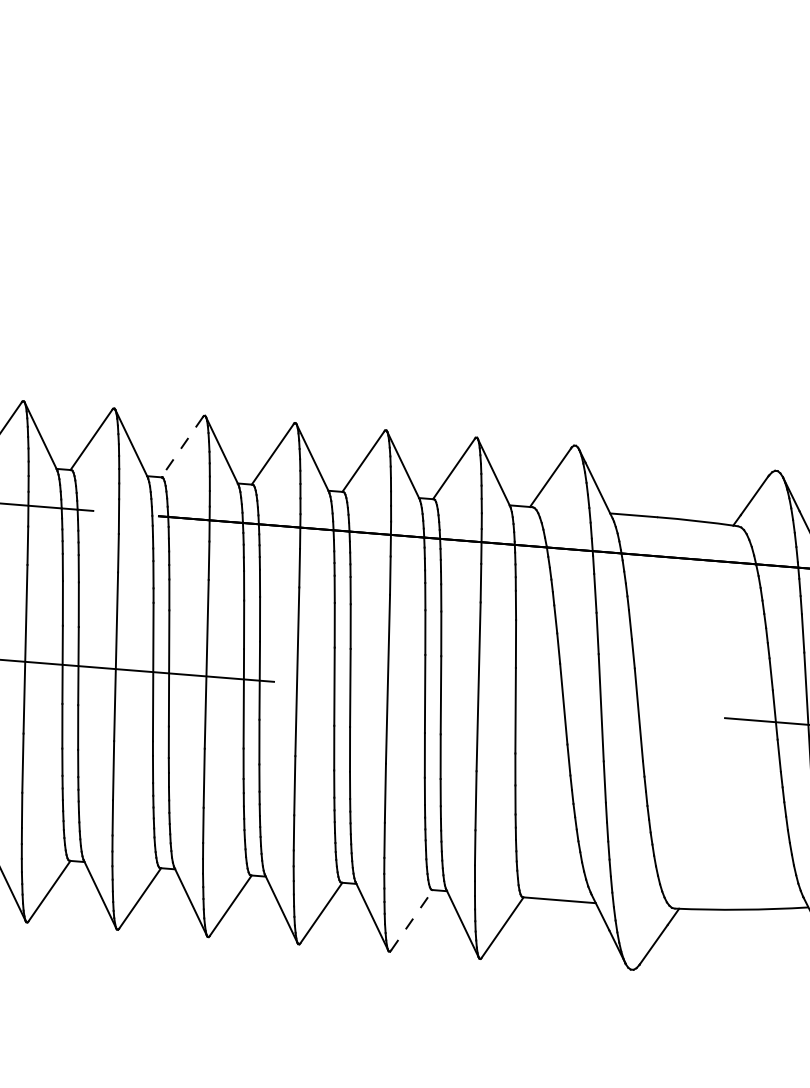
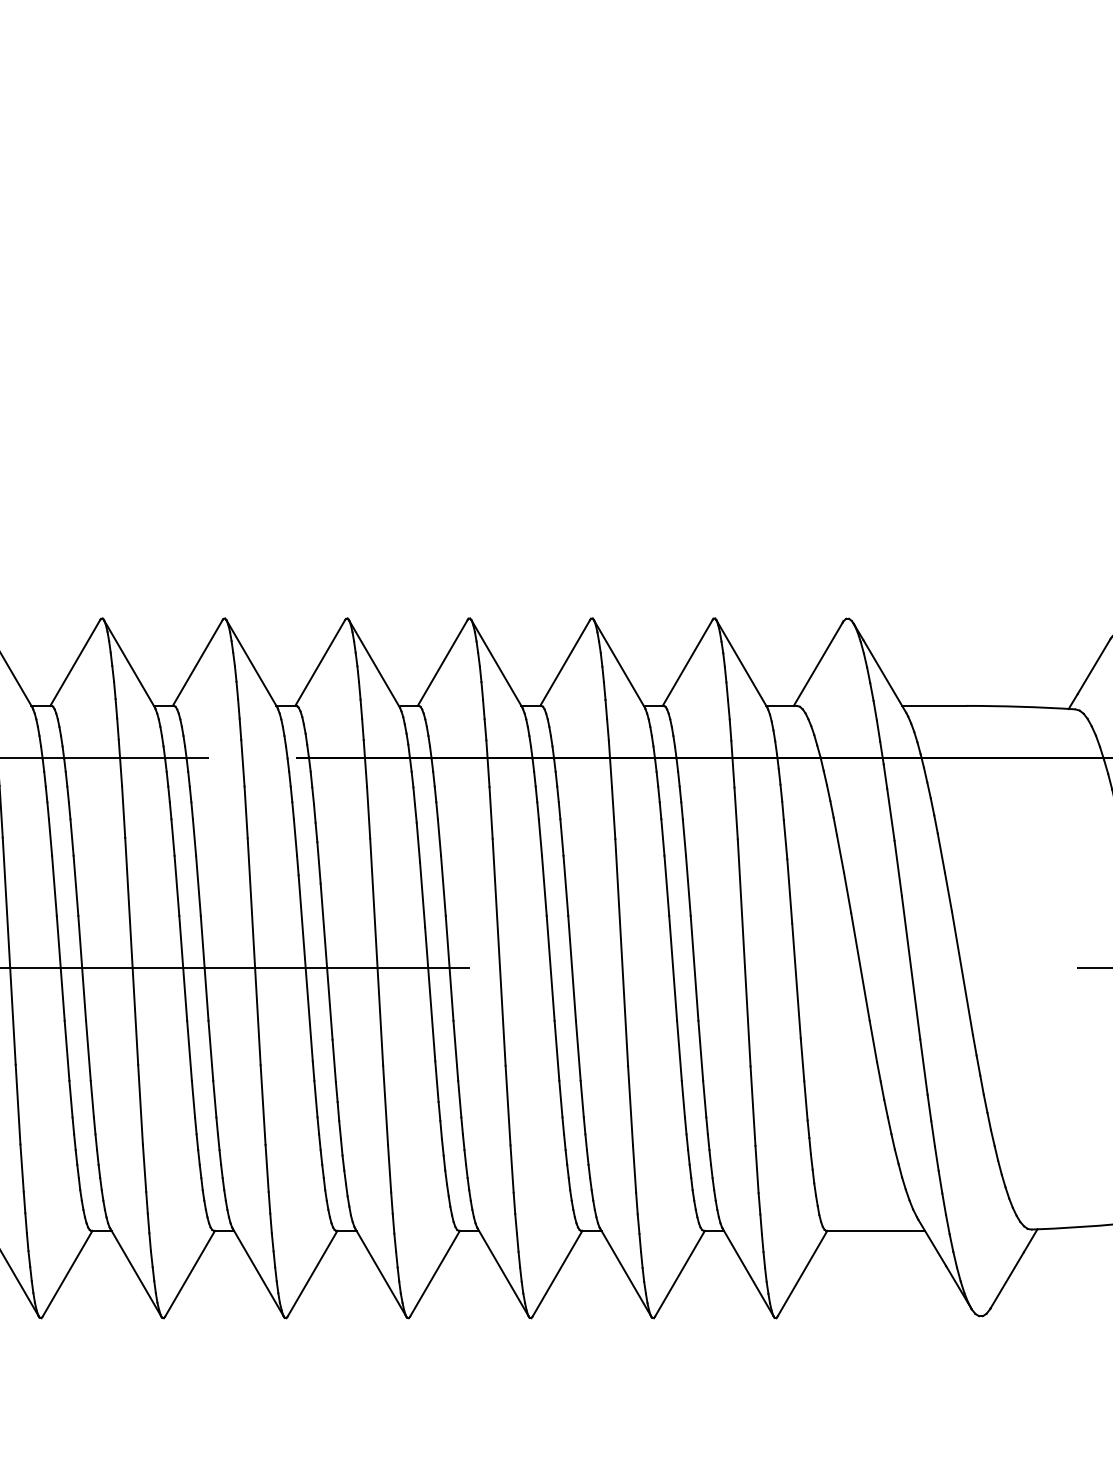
line: (182, 446) -> (320, 662), dashed -> solid
line: (411, 920) -> (679, 1273), dashed -> solid

